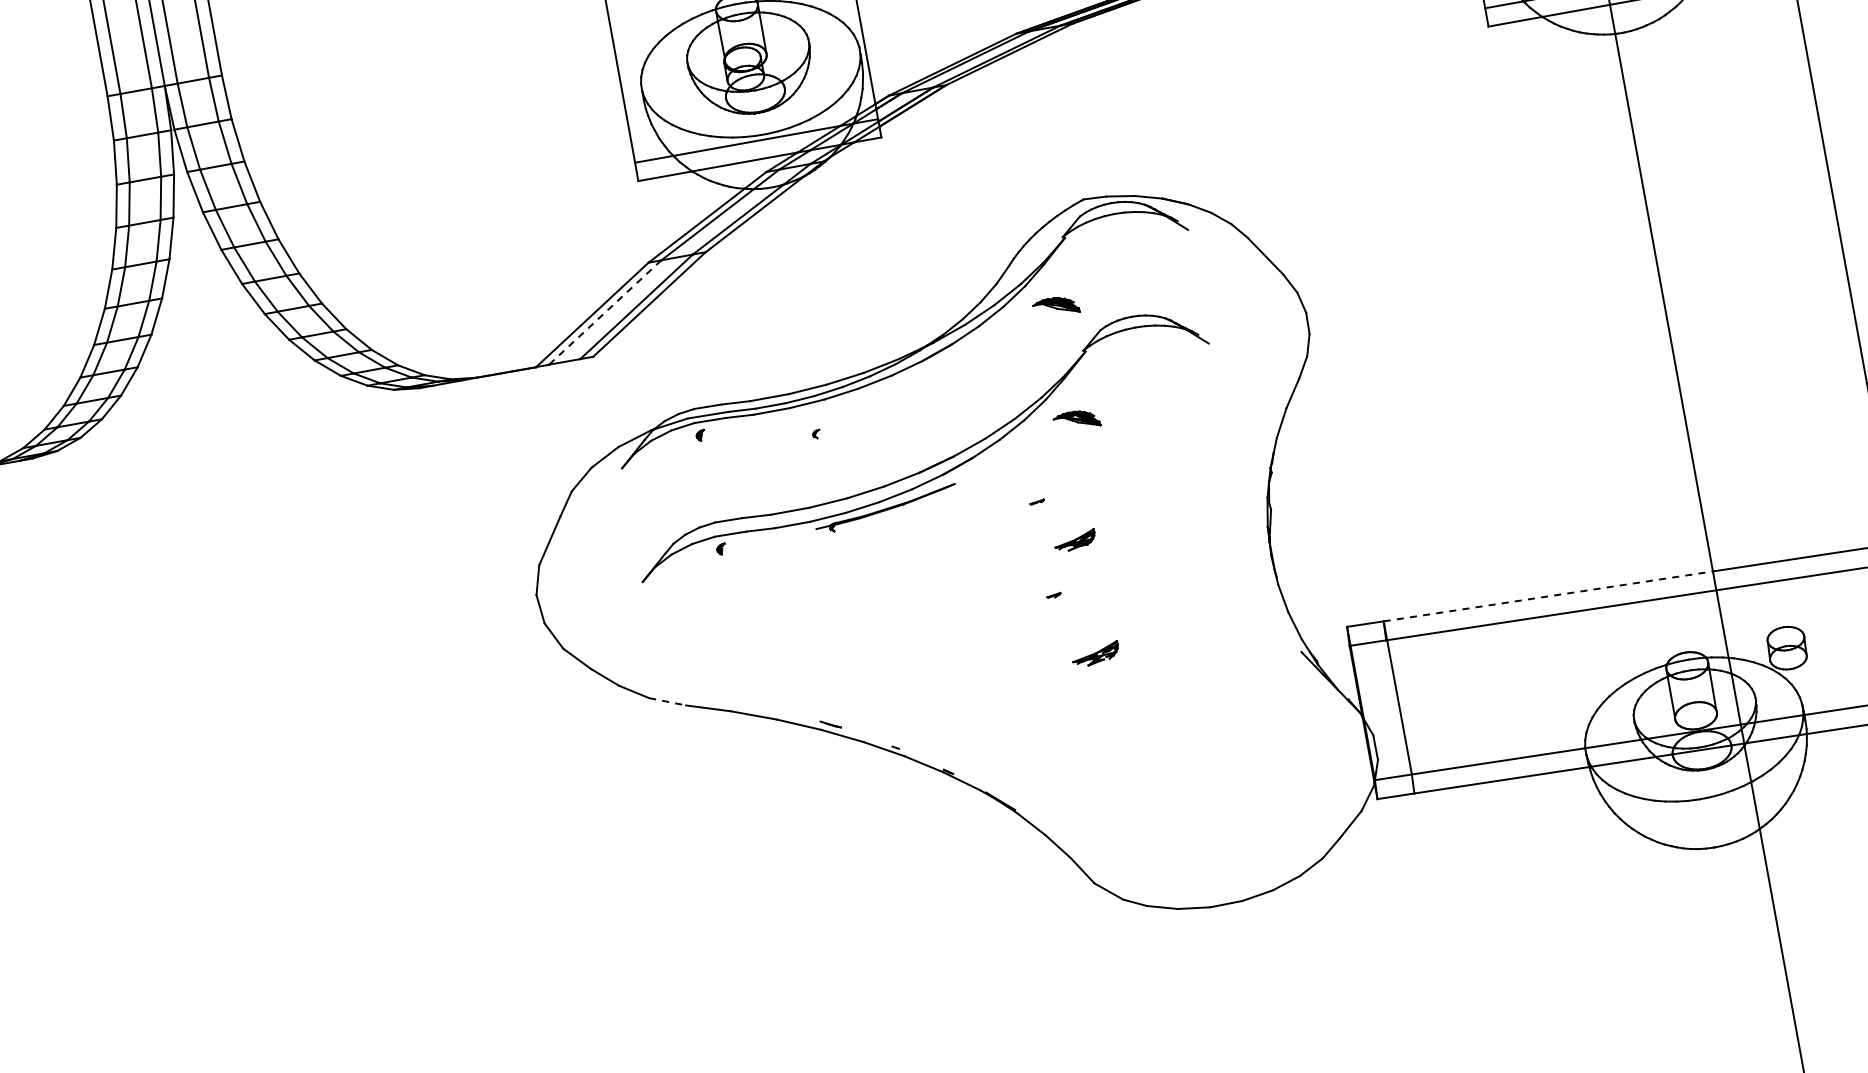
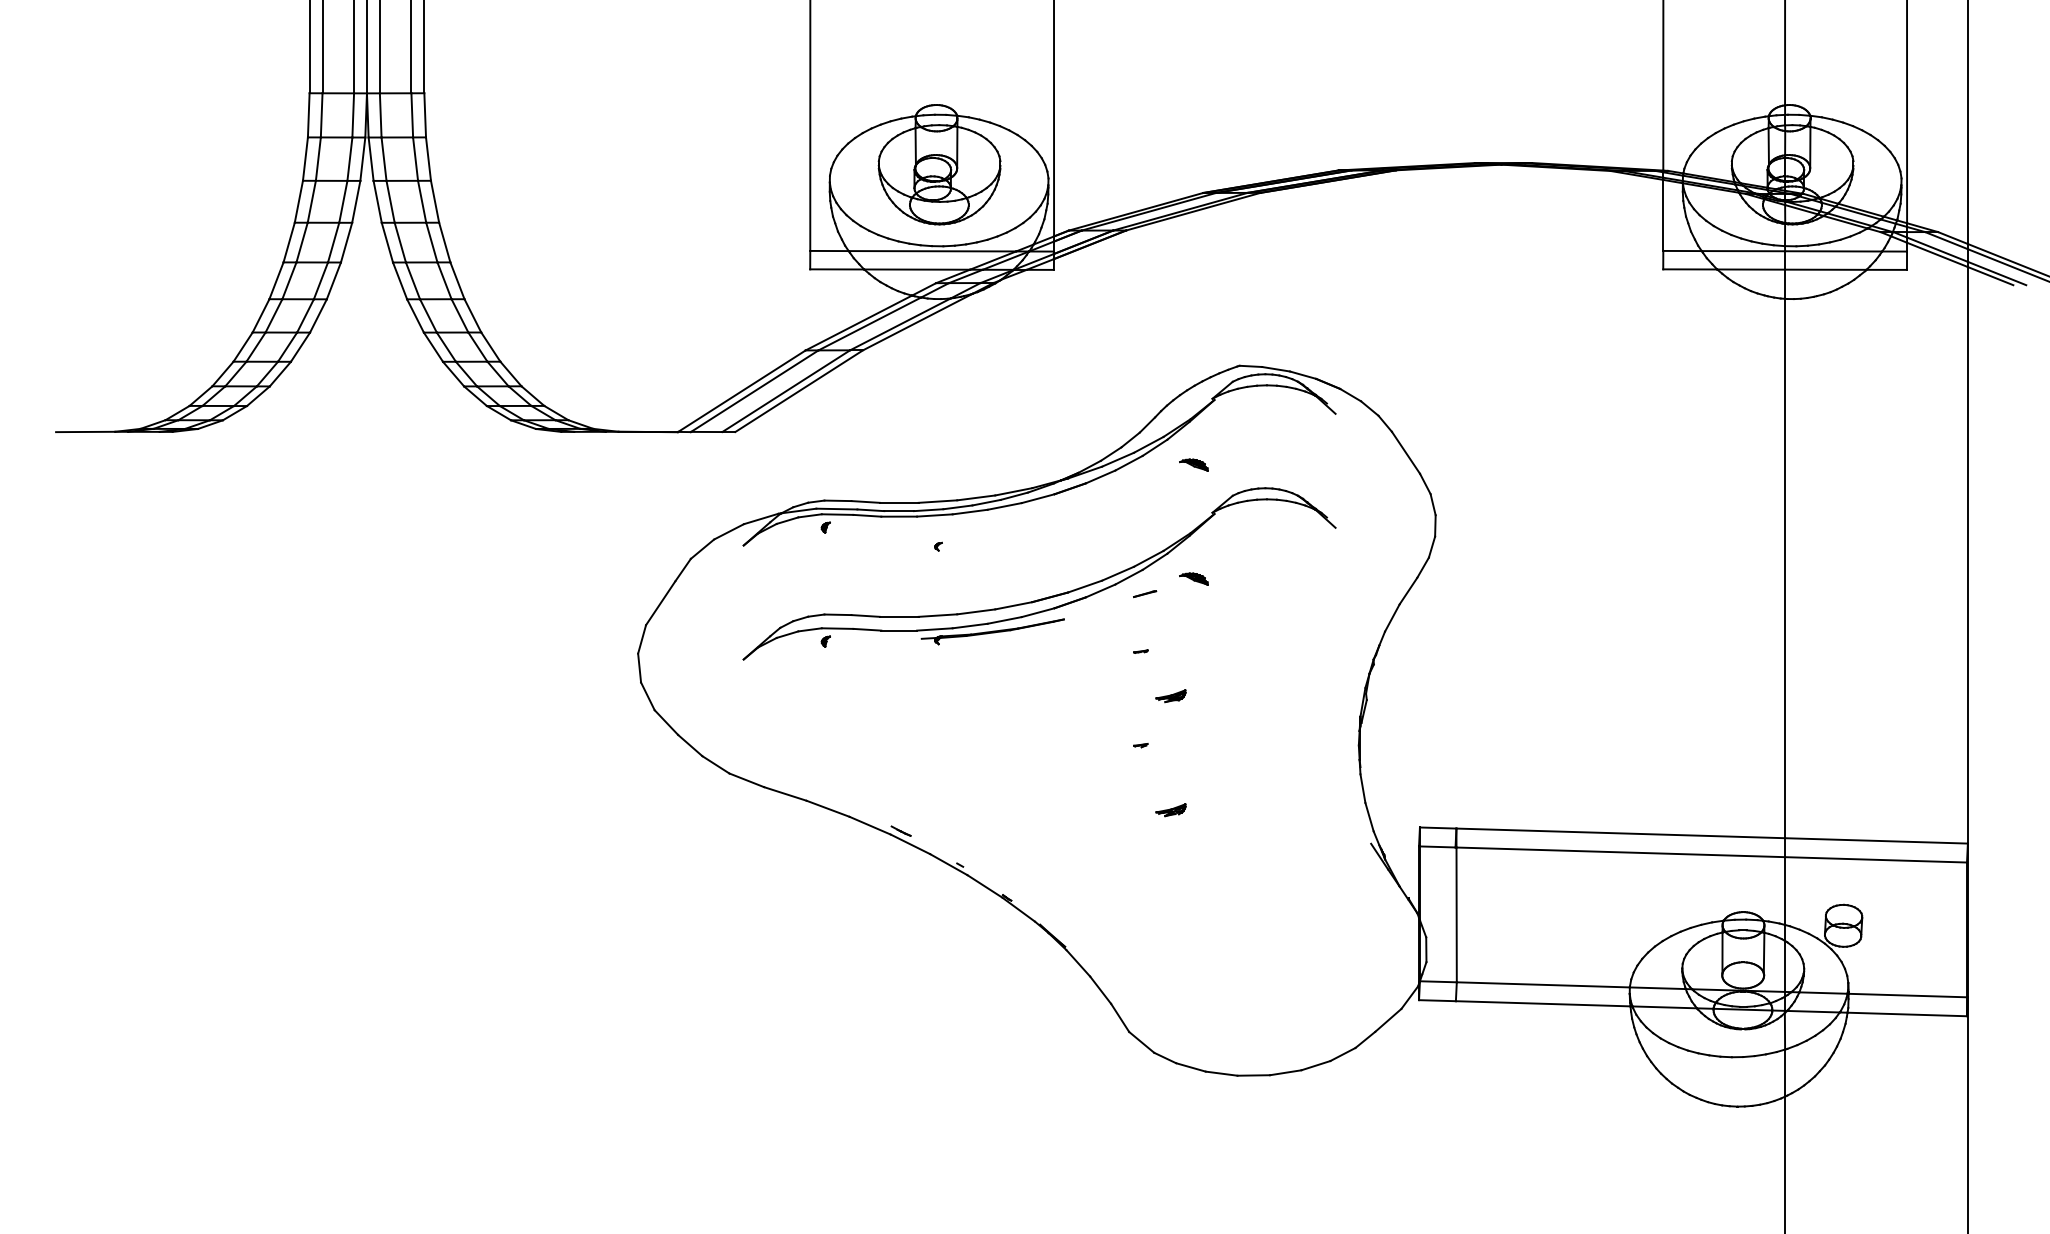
part: (1055, 306) -> (1193, 464), size x0.62
line: (604, 312) -> (754, 391), dashed -> solid
part: (1076, 419) -> (1193, 578), size x0.62
line: (1031, 444) -> (1145, 594), added
part: (1074, 541) -> (1170, 696), size x0.71
line: (1549, 596) -> (1621, 833), dashed -> solid
part: (1095, 655) -> (1170, 810), size x0.62
line: (667, 702) -> (746, 780), dashed -> solid

